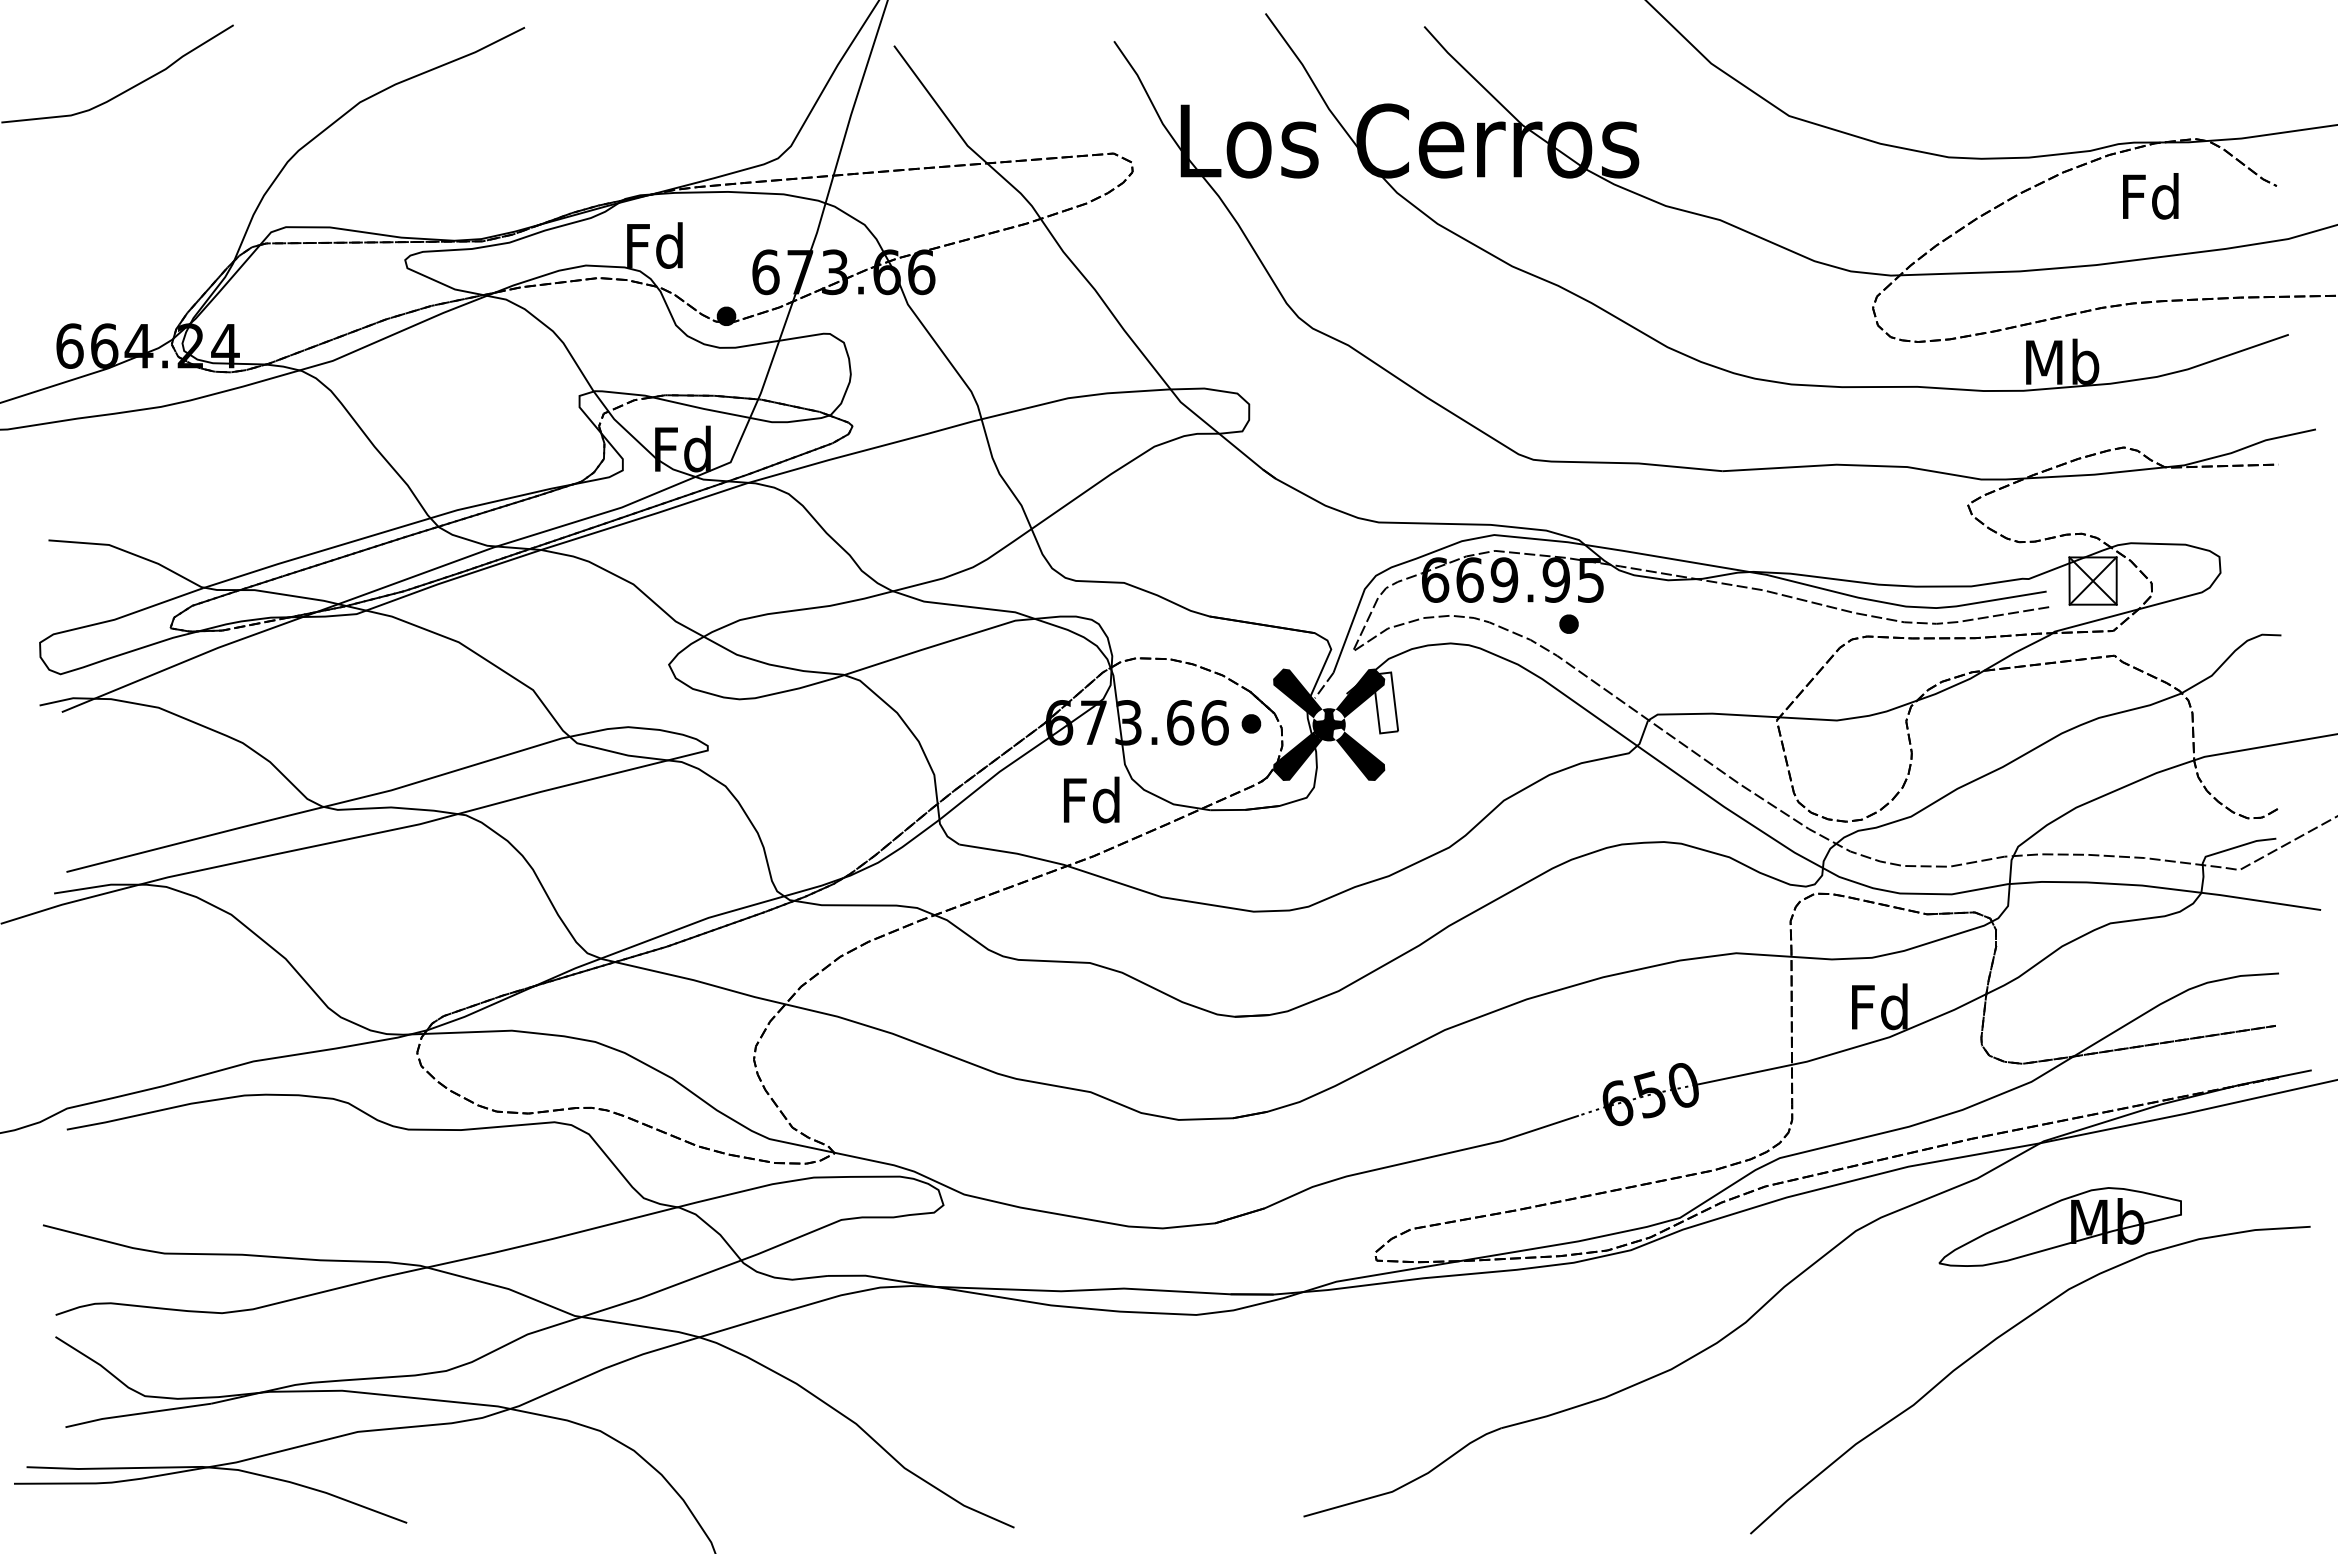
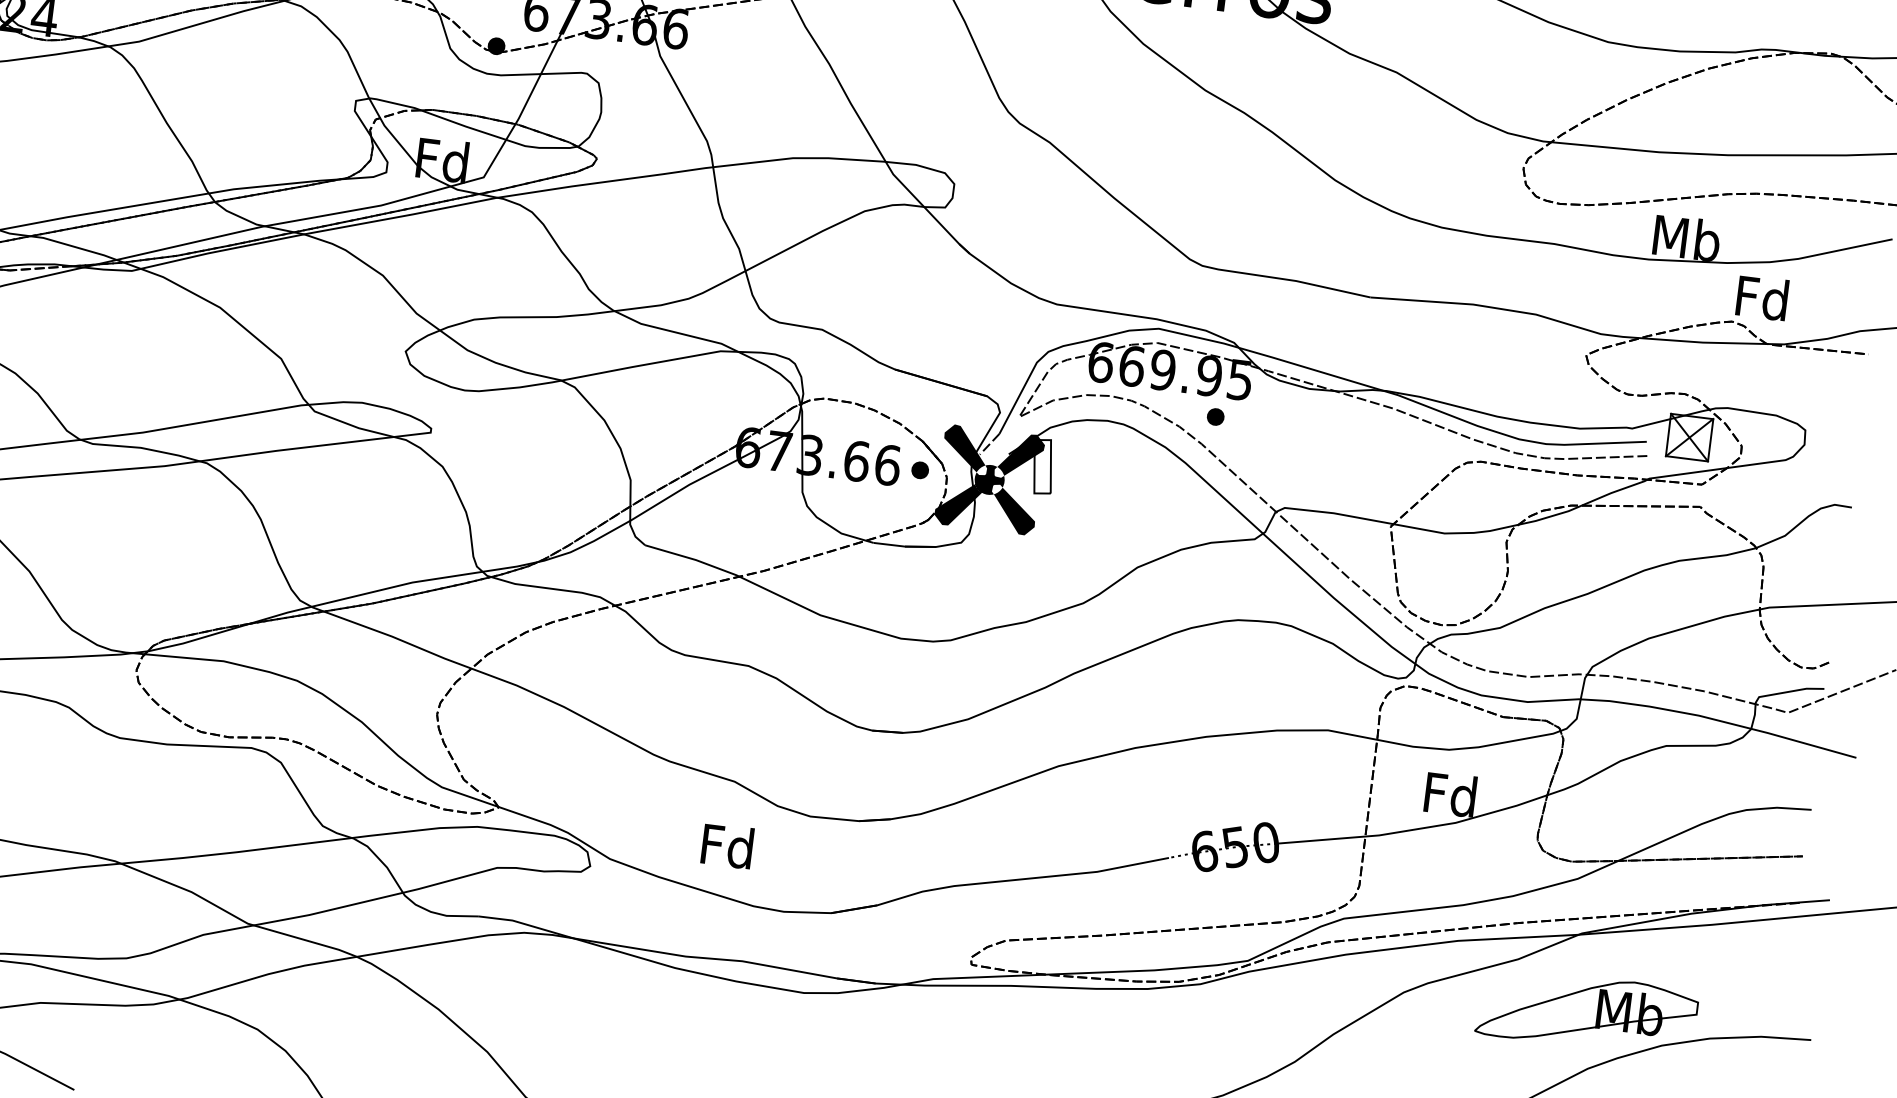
text: (2150, 196) -> (1762, 298), moved
text: (1091, 799) -> (727, 845), moved

